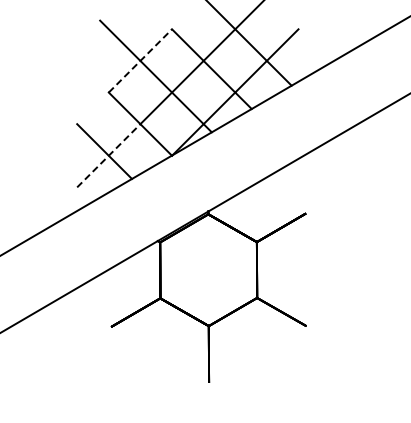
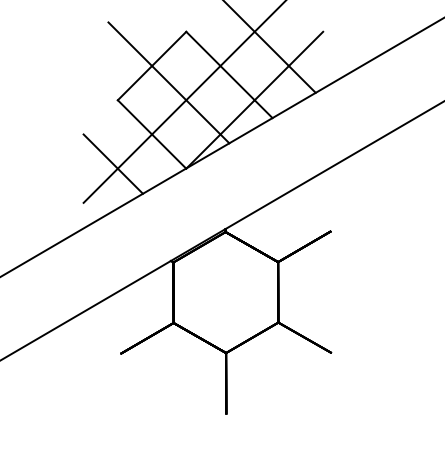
line: (140, 60) -> (152, 65), dashed -> solid
line: (108, 155) -> (117, 168), dashed -> solid

